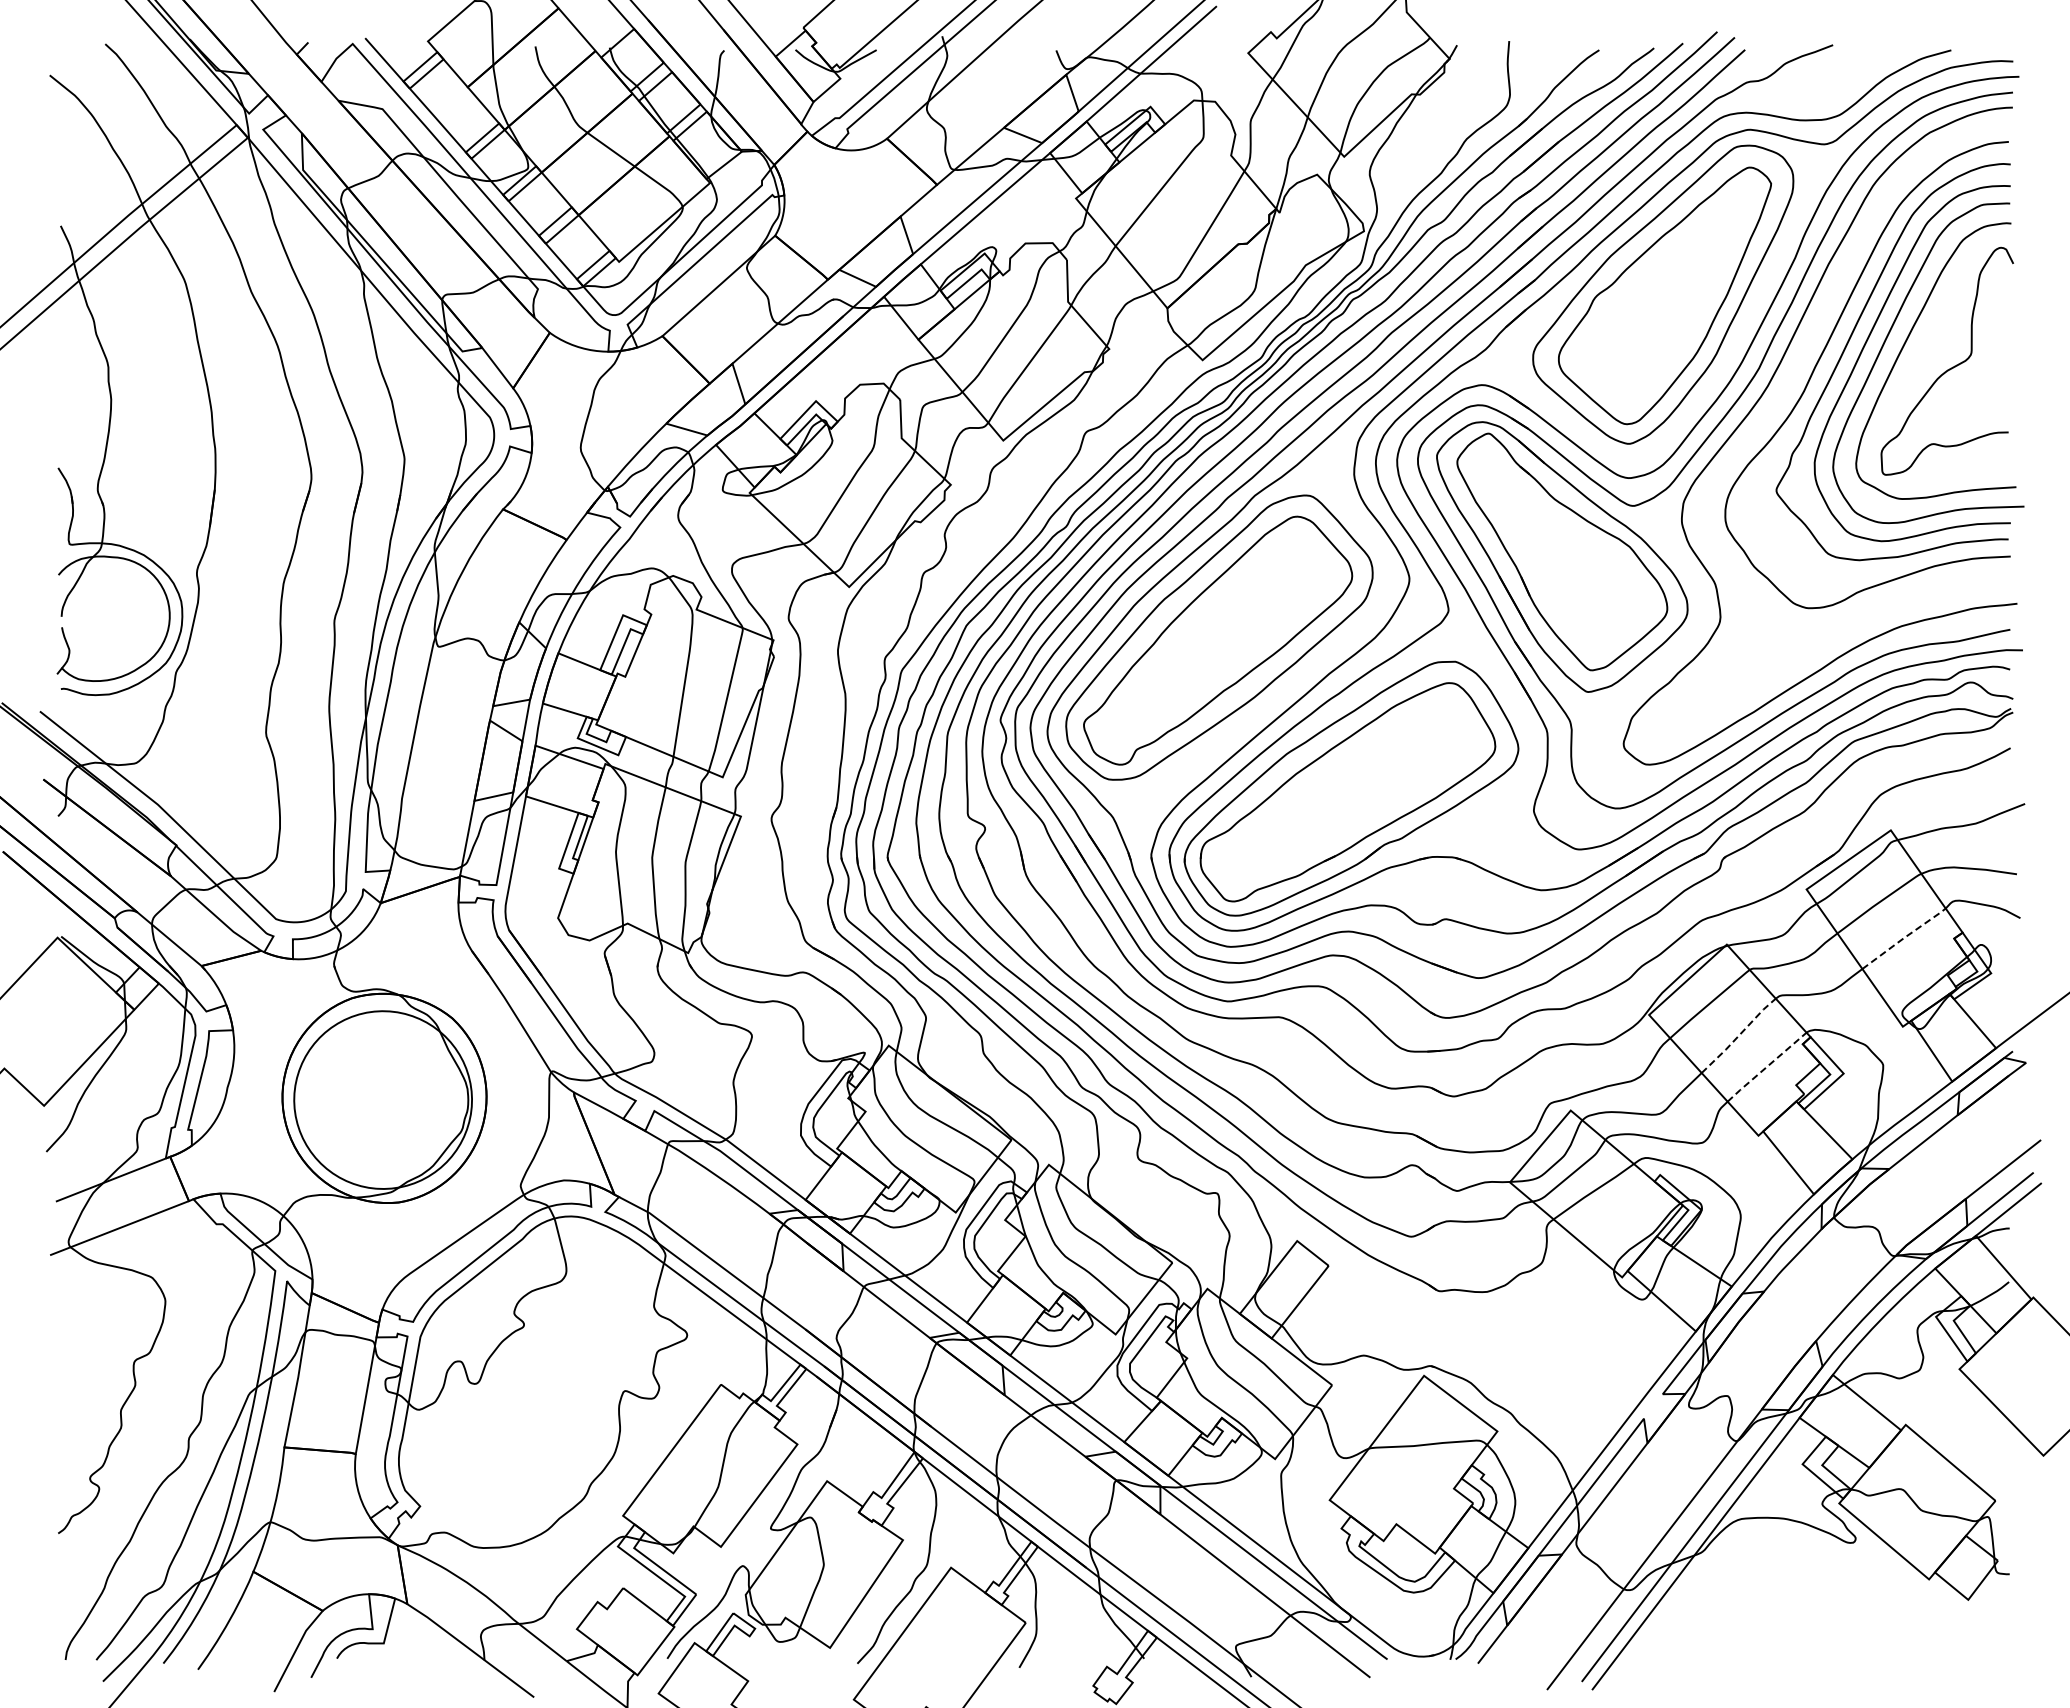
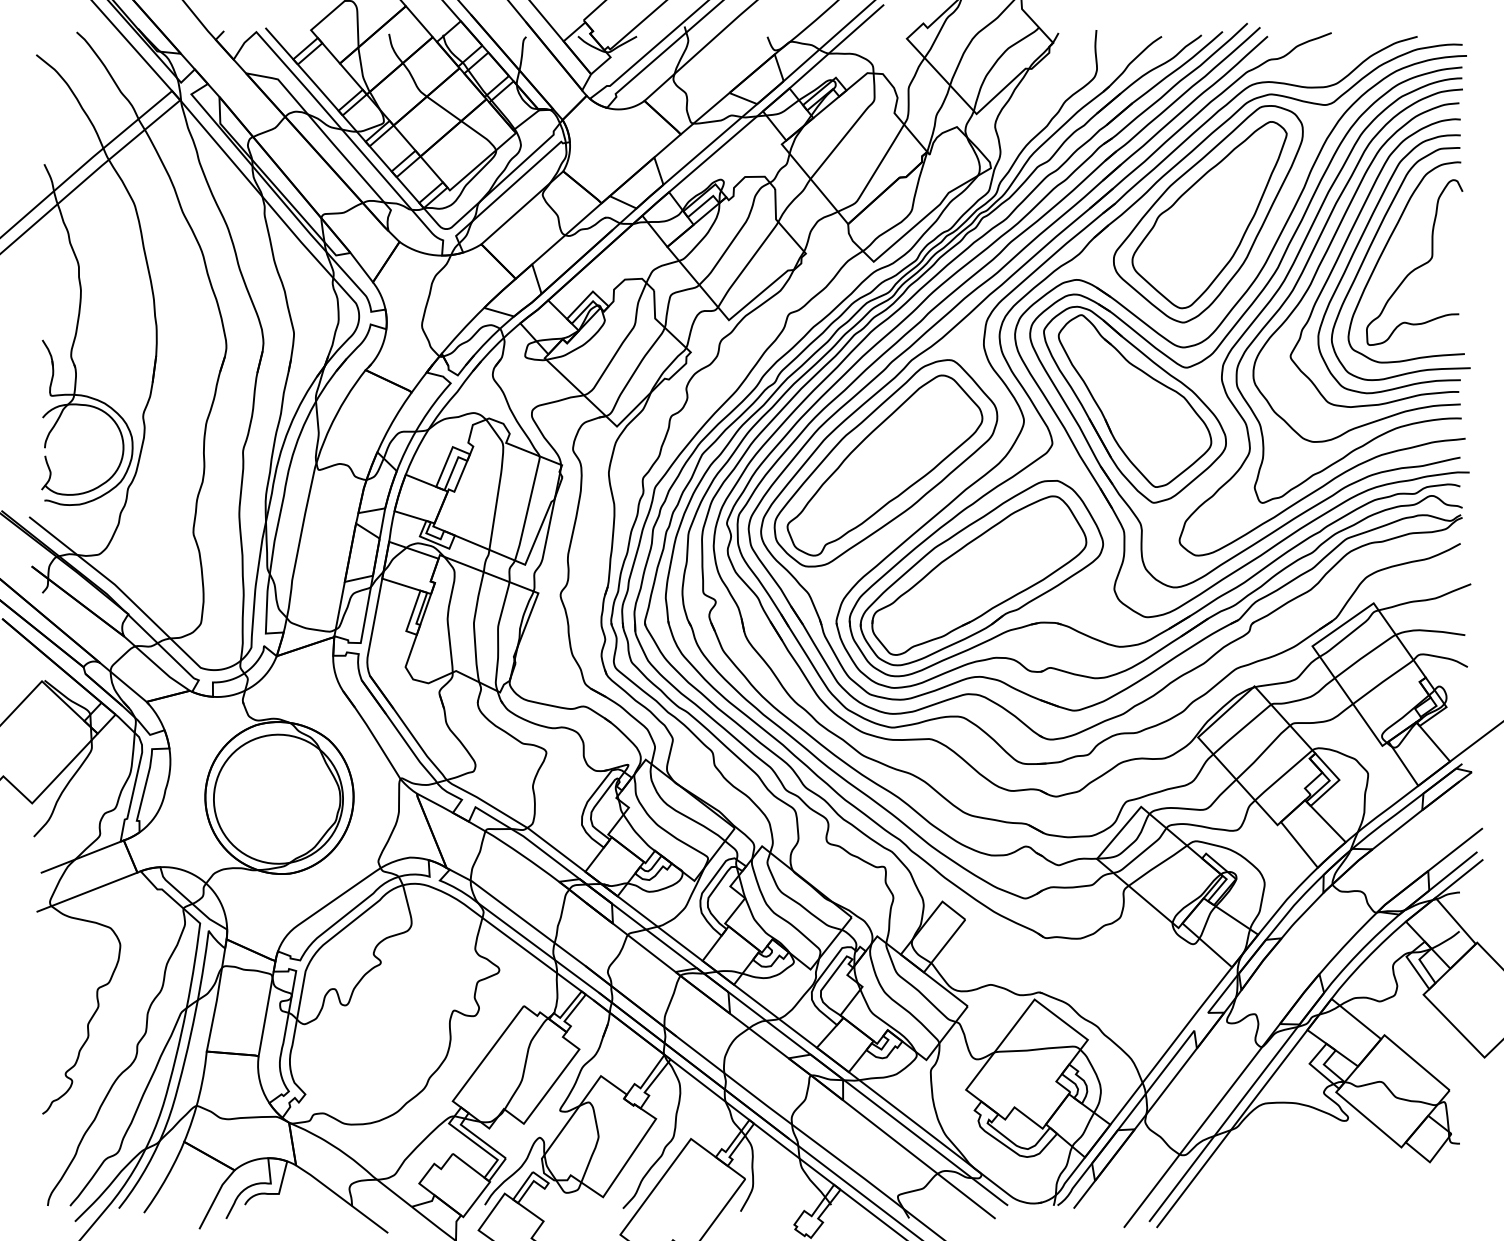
curve: (1793, 375) -> (1302, 272), added
line: (1904, 938) -> (1383, 681), dashed -> solid
line: (1738, 1035) -> (1263, 752), dashed -> solid
line: (1766, 1067) -> (1283, 775), dashed -> solid

